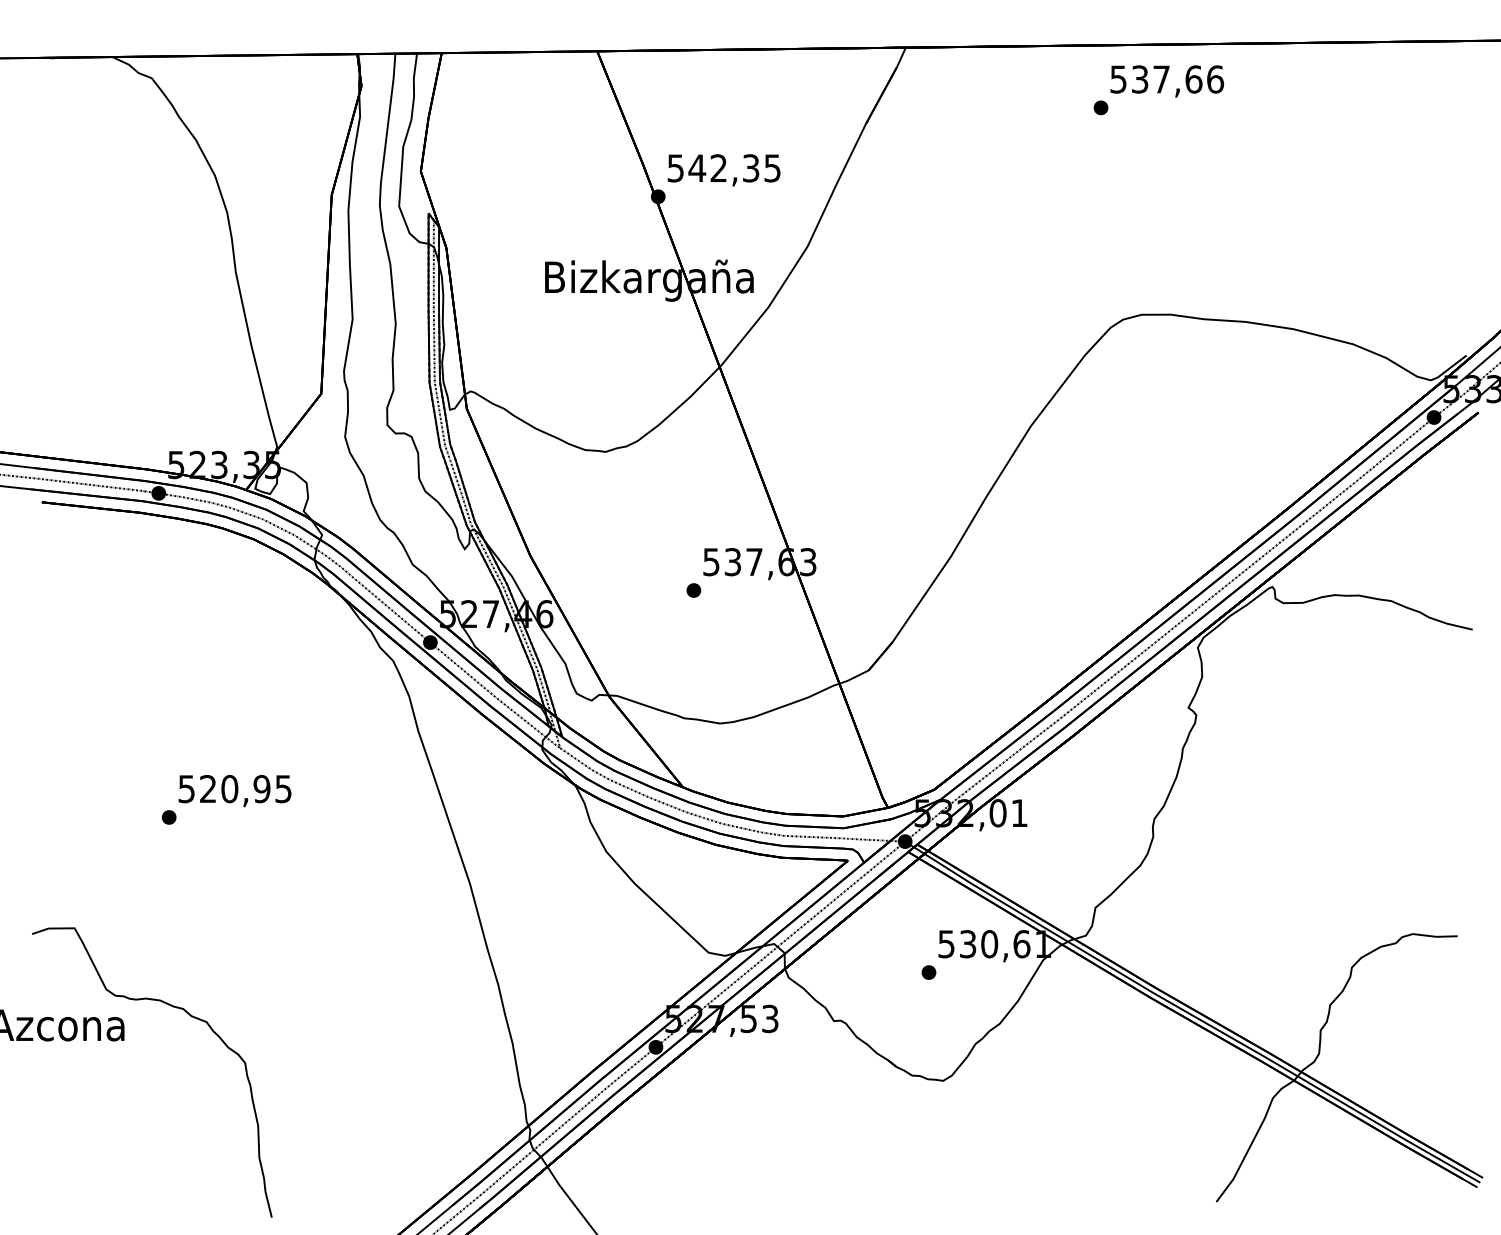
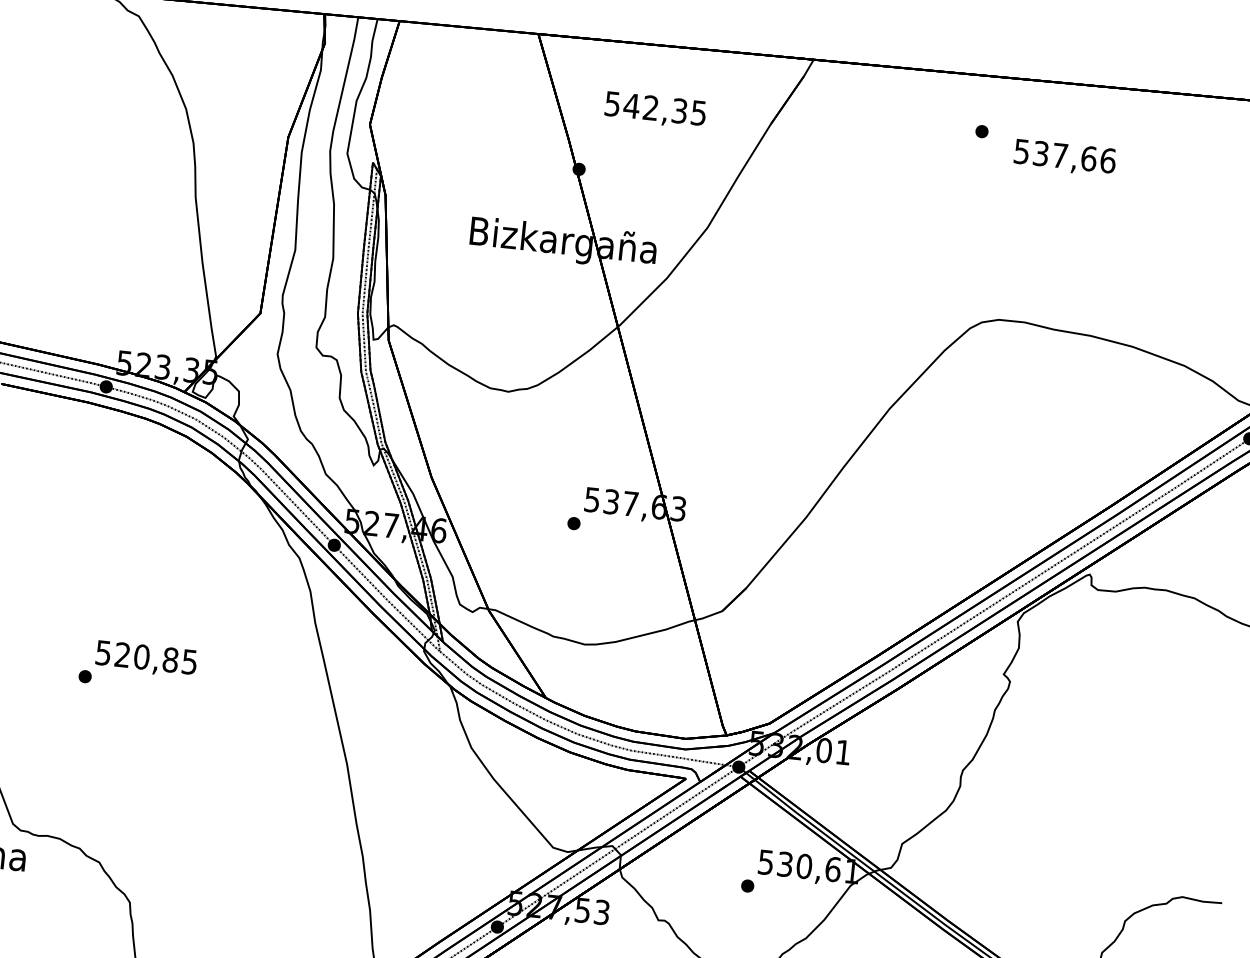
text: (1167, 81) -> (1065, 158), moved
text: (723, 170) -> (654, 110), moved
text: (261, 789) -> (170, 660), 520,95 -> 520,85

